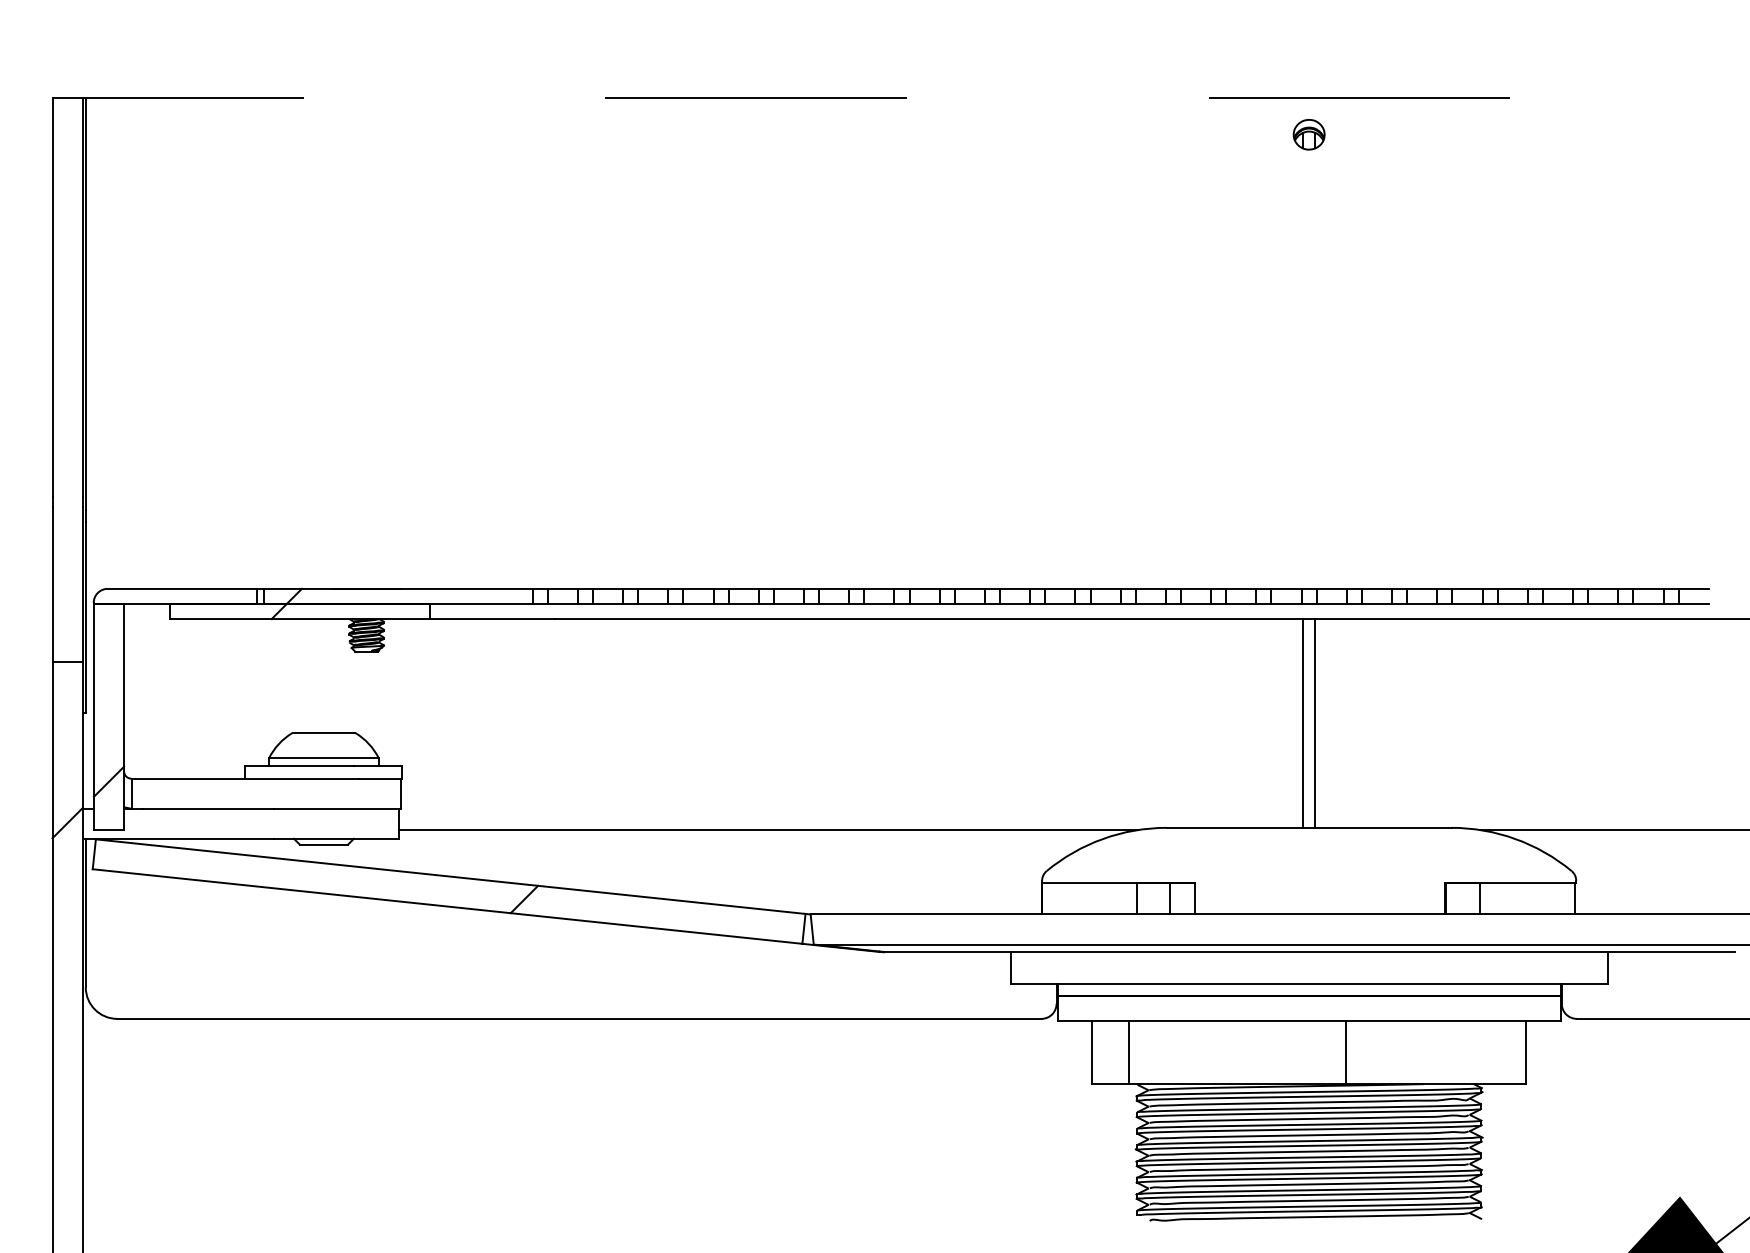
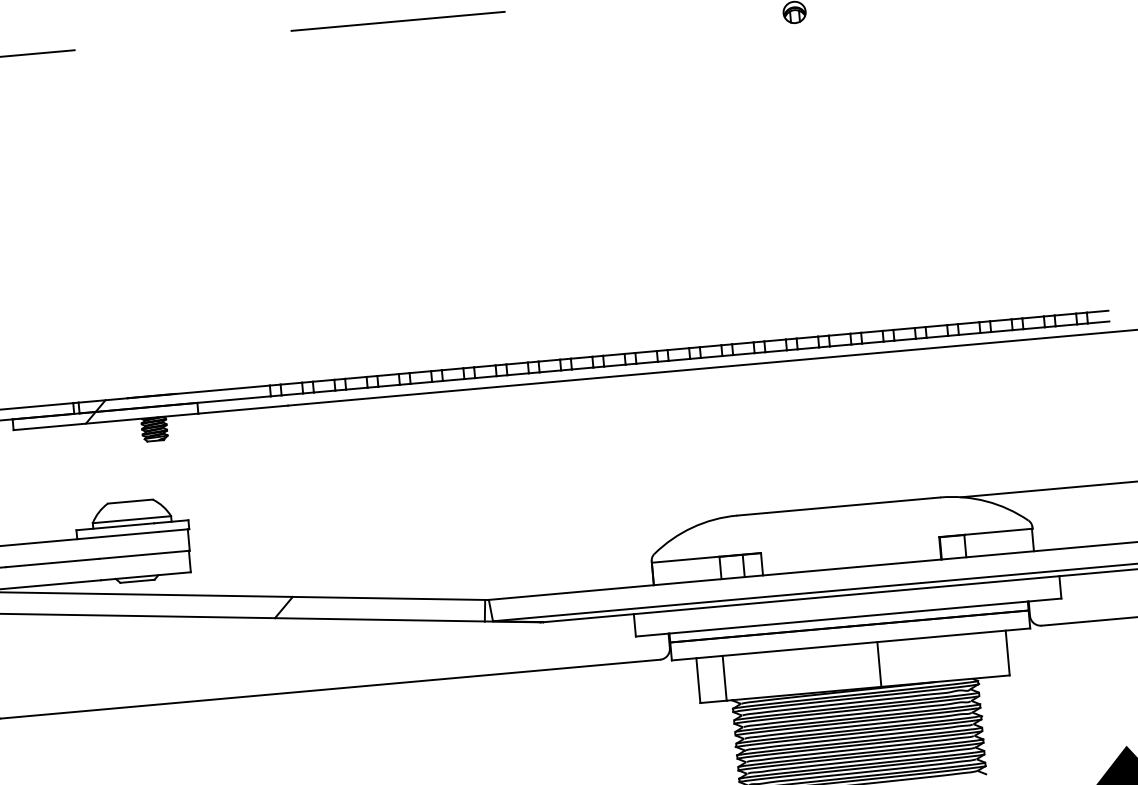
line: (1302, 723) -> (827, 432), removed
line: (1315, 723) -> (836, 431), removed
line: (768, 830) -> (453, 542), removed

